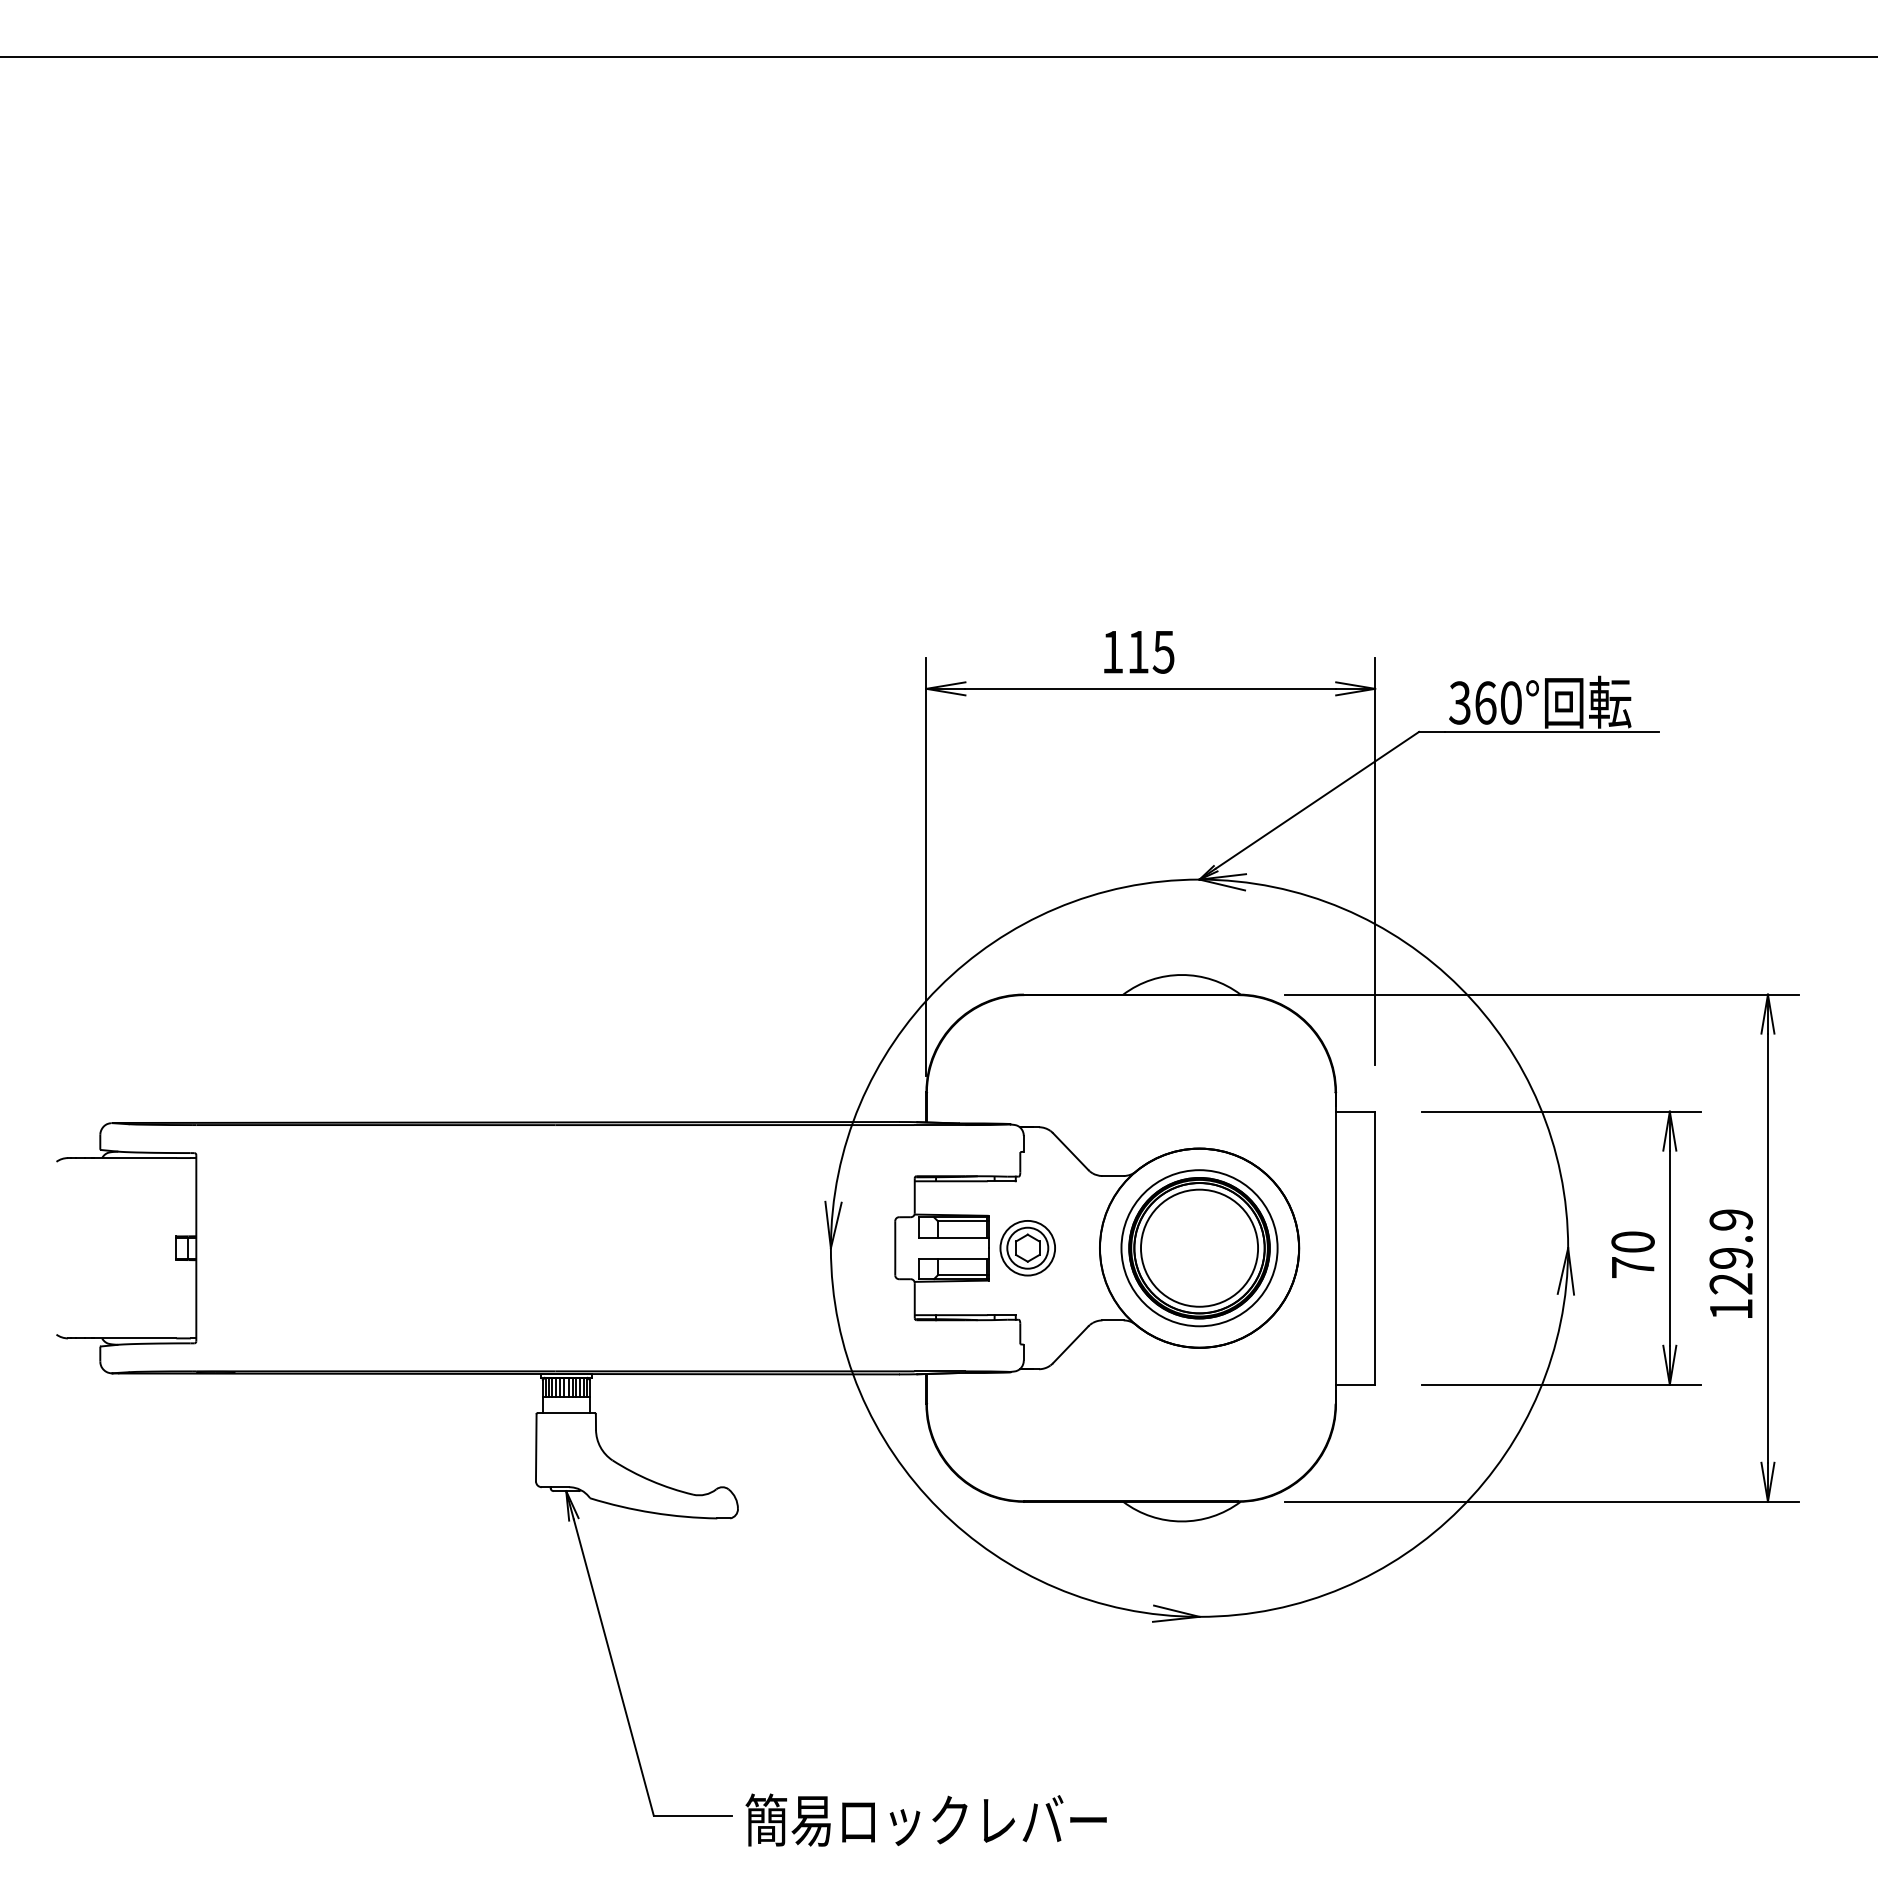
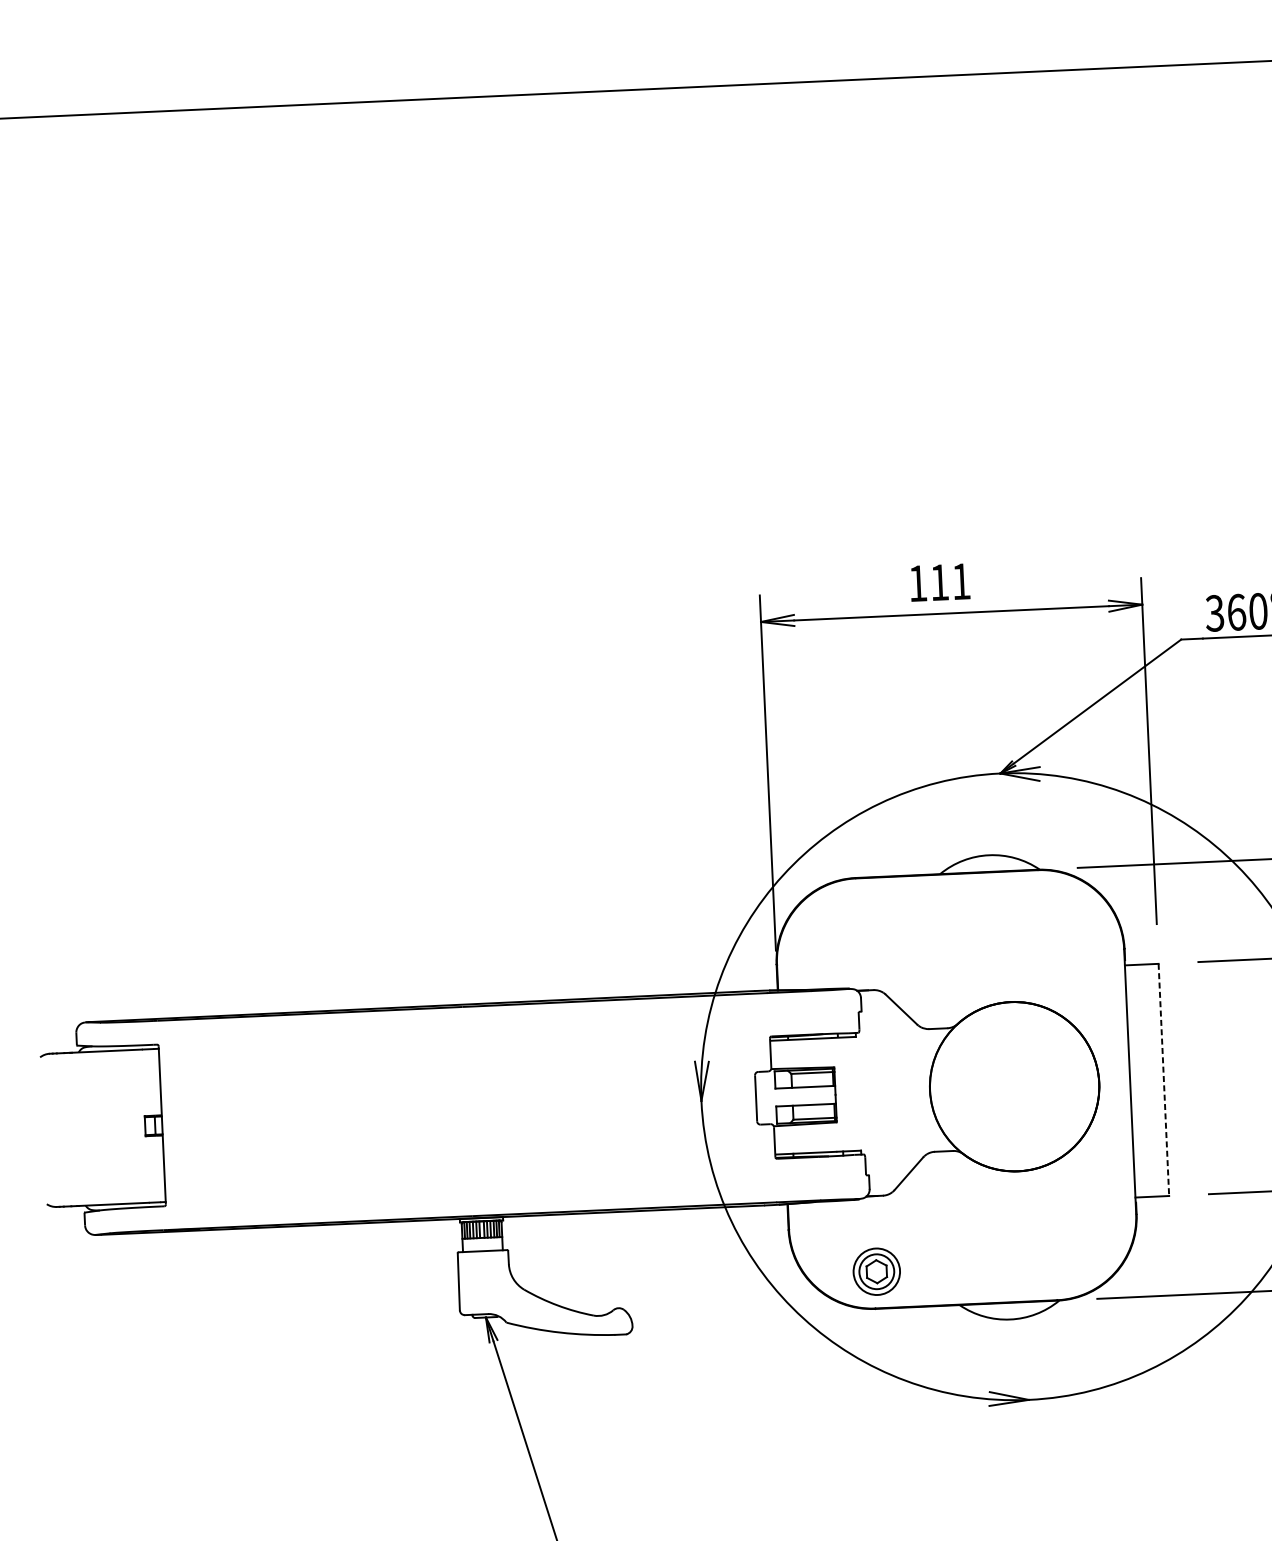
text: (1163, 652) -> (961, 581), 115 -> 111
part: (1027, 1248) -> (876, 1272), moved
part: (1199, 1248) -> (1014, 1086), removed
line: (1375, 1248) -> (1164, 1080), solid -> dashed

